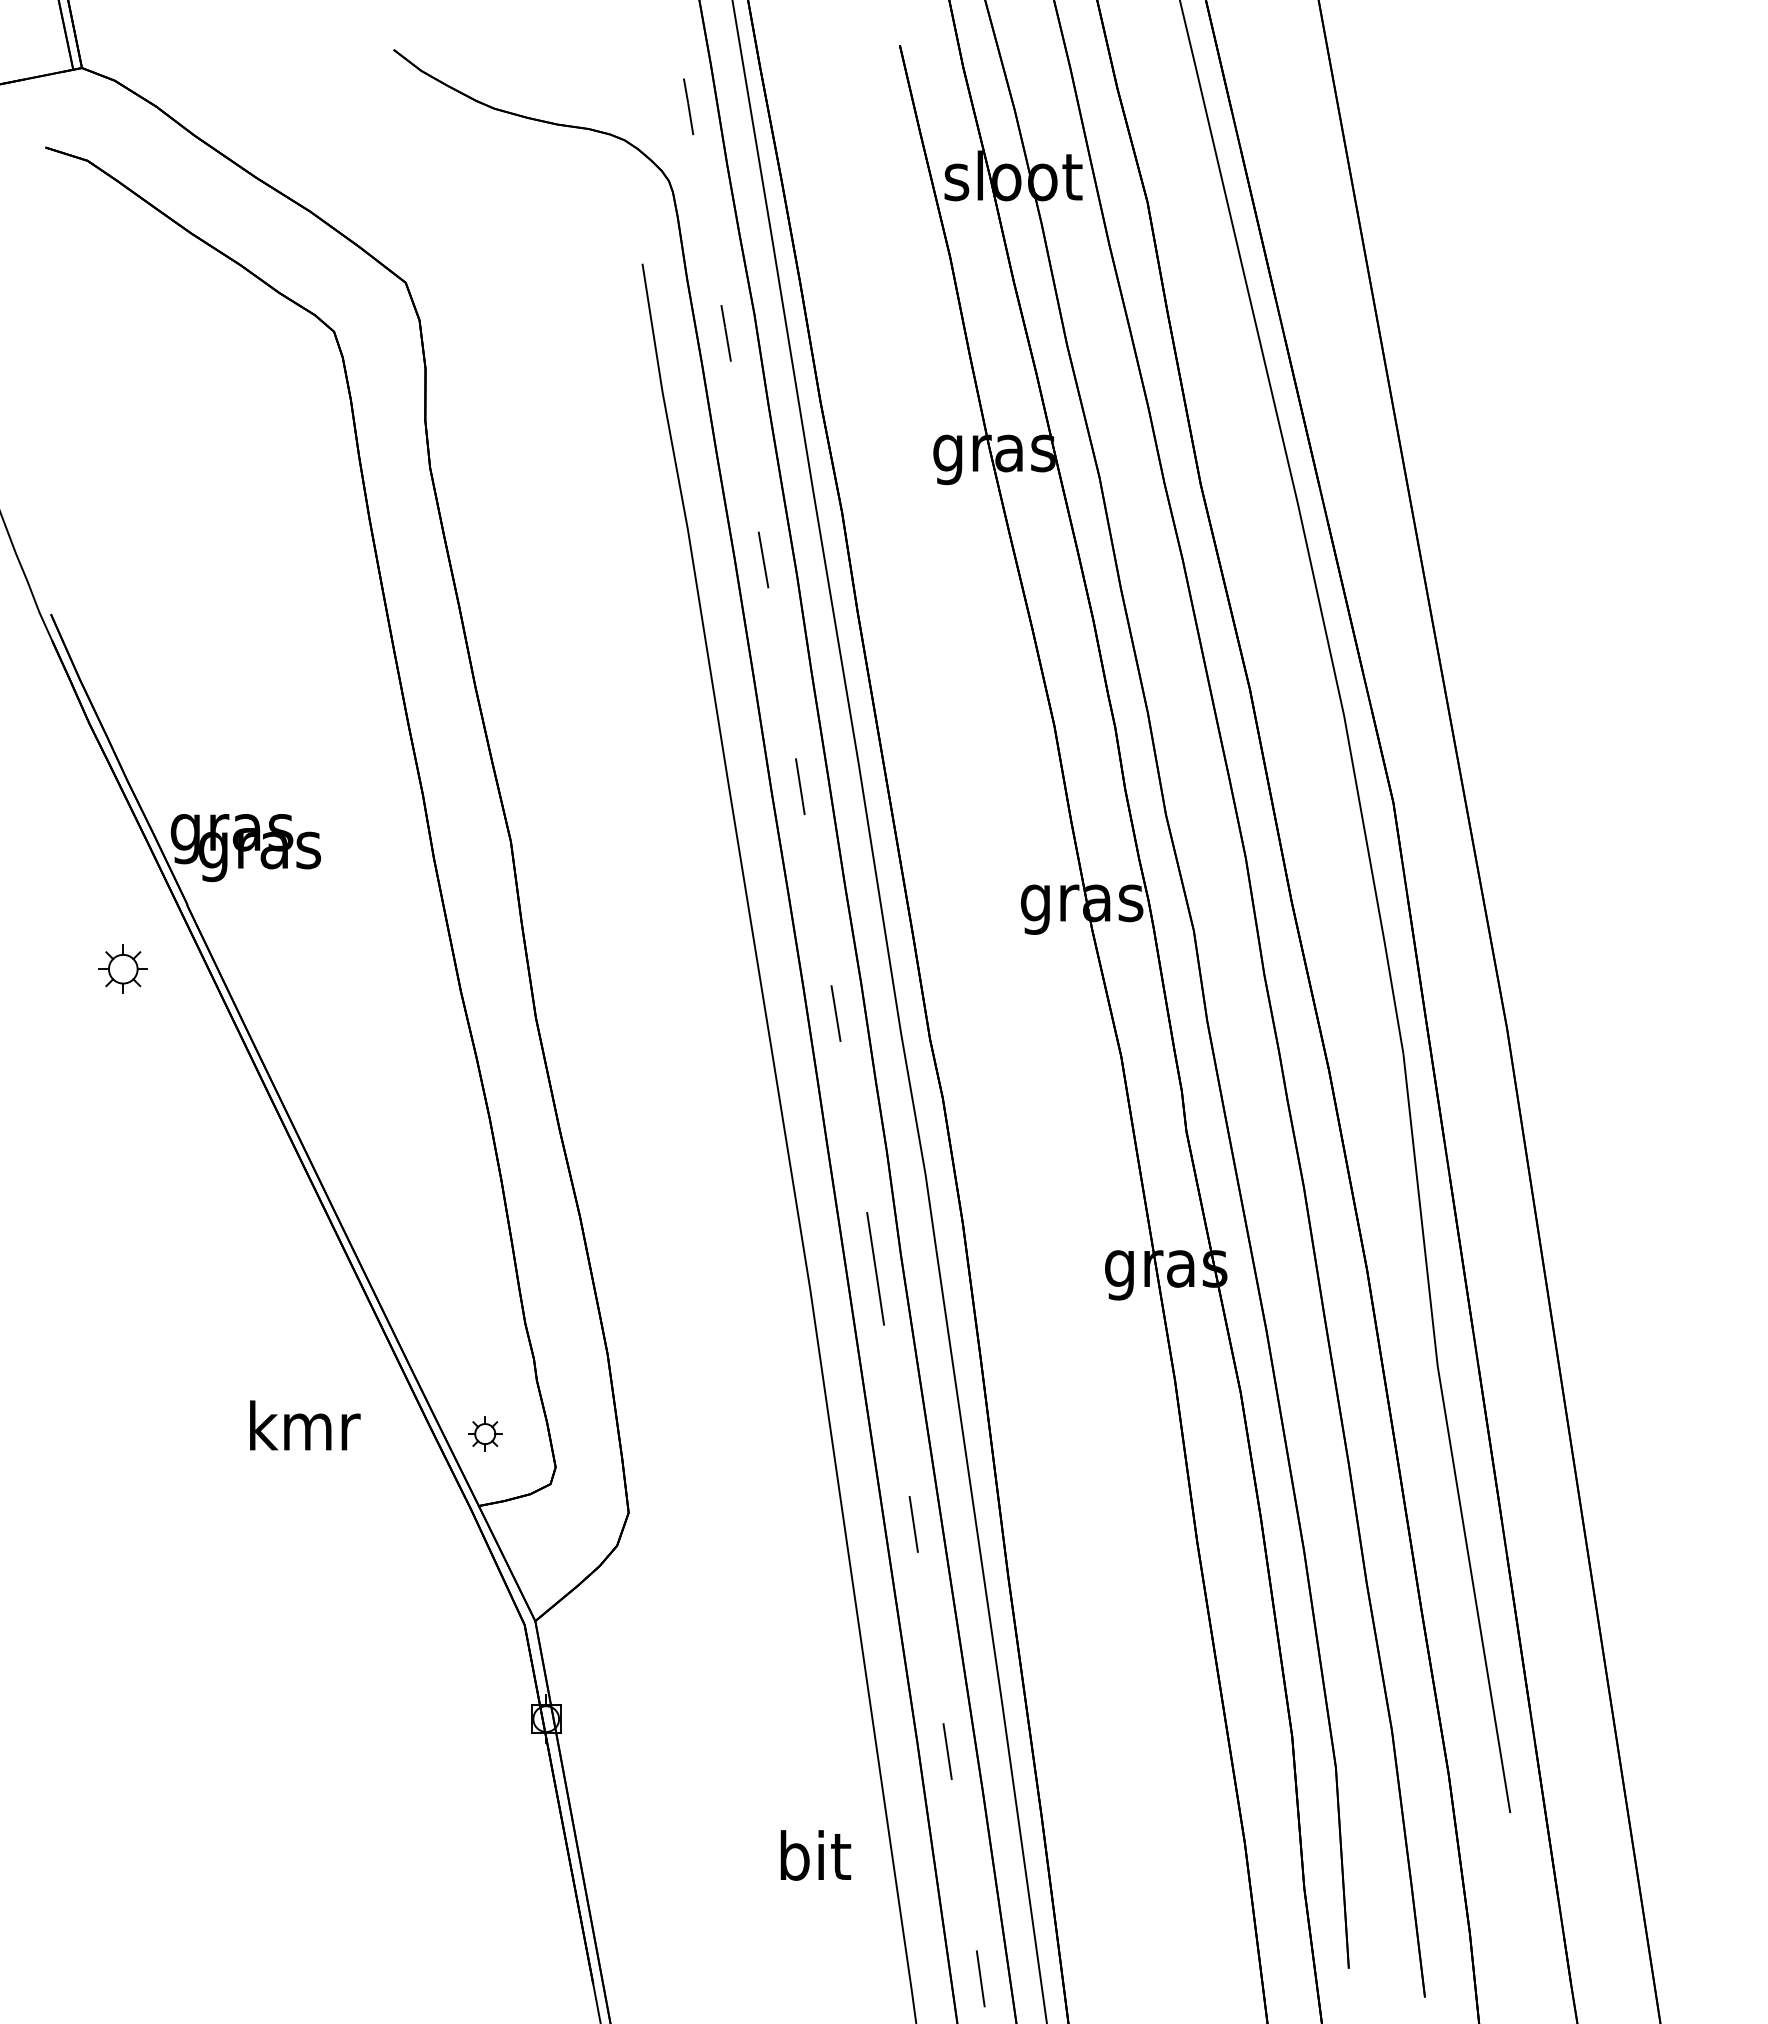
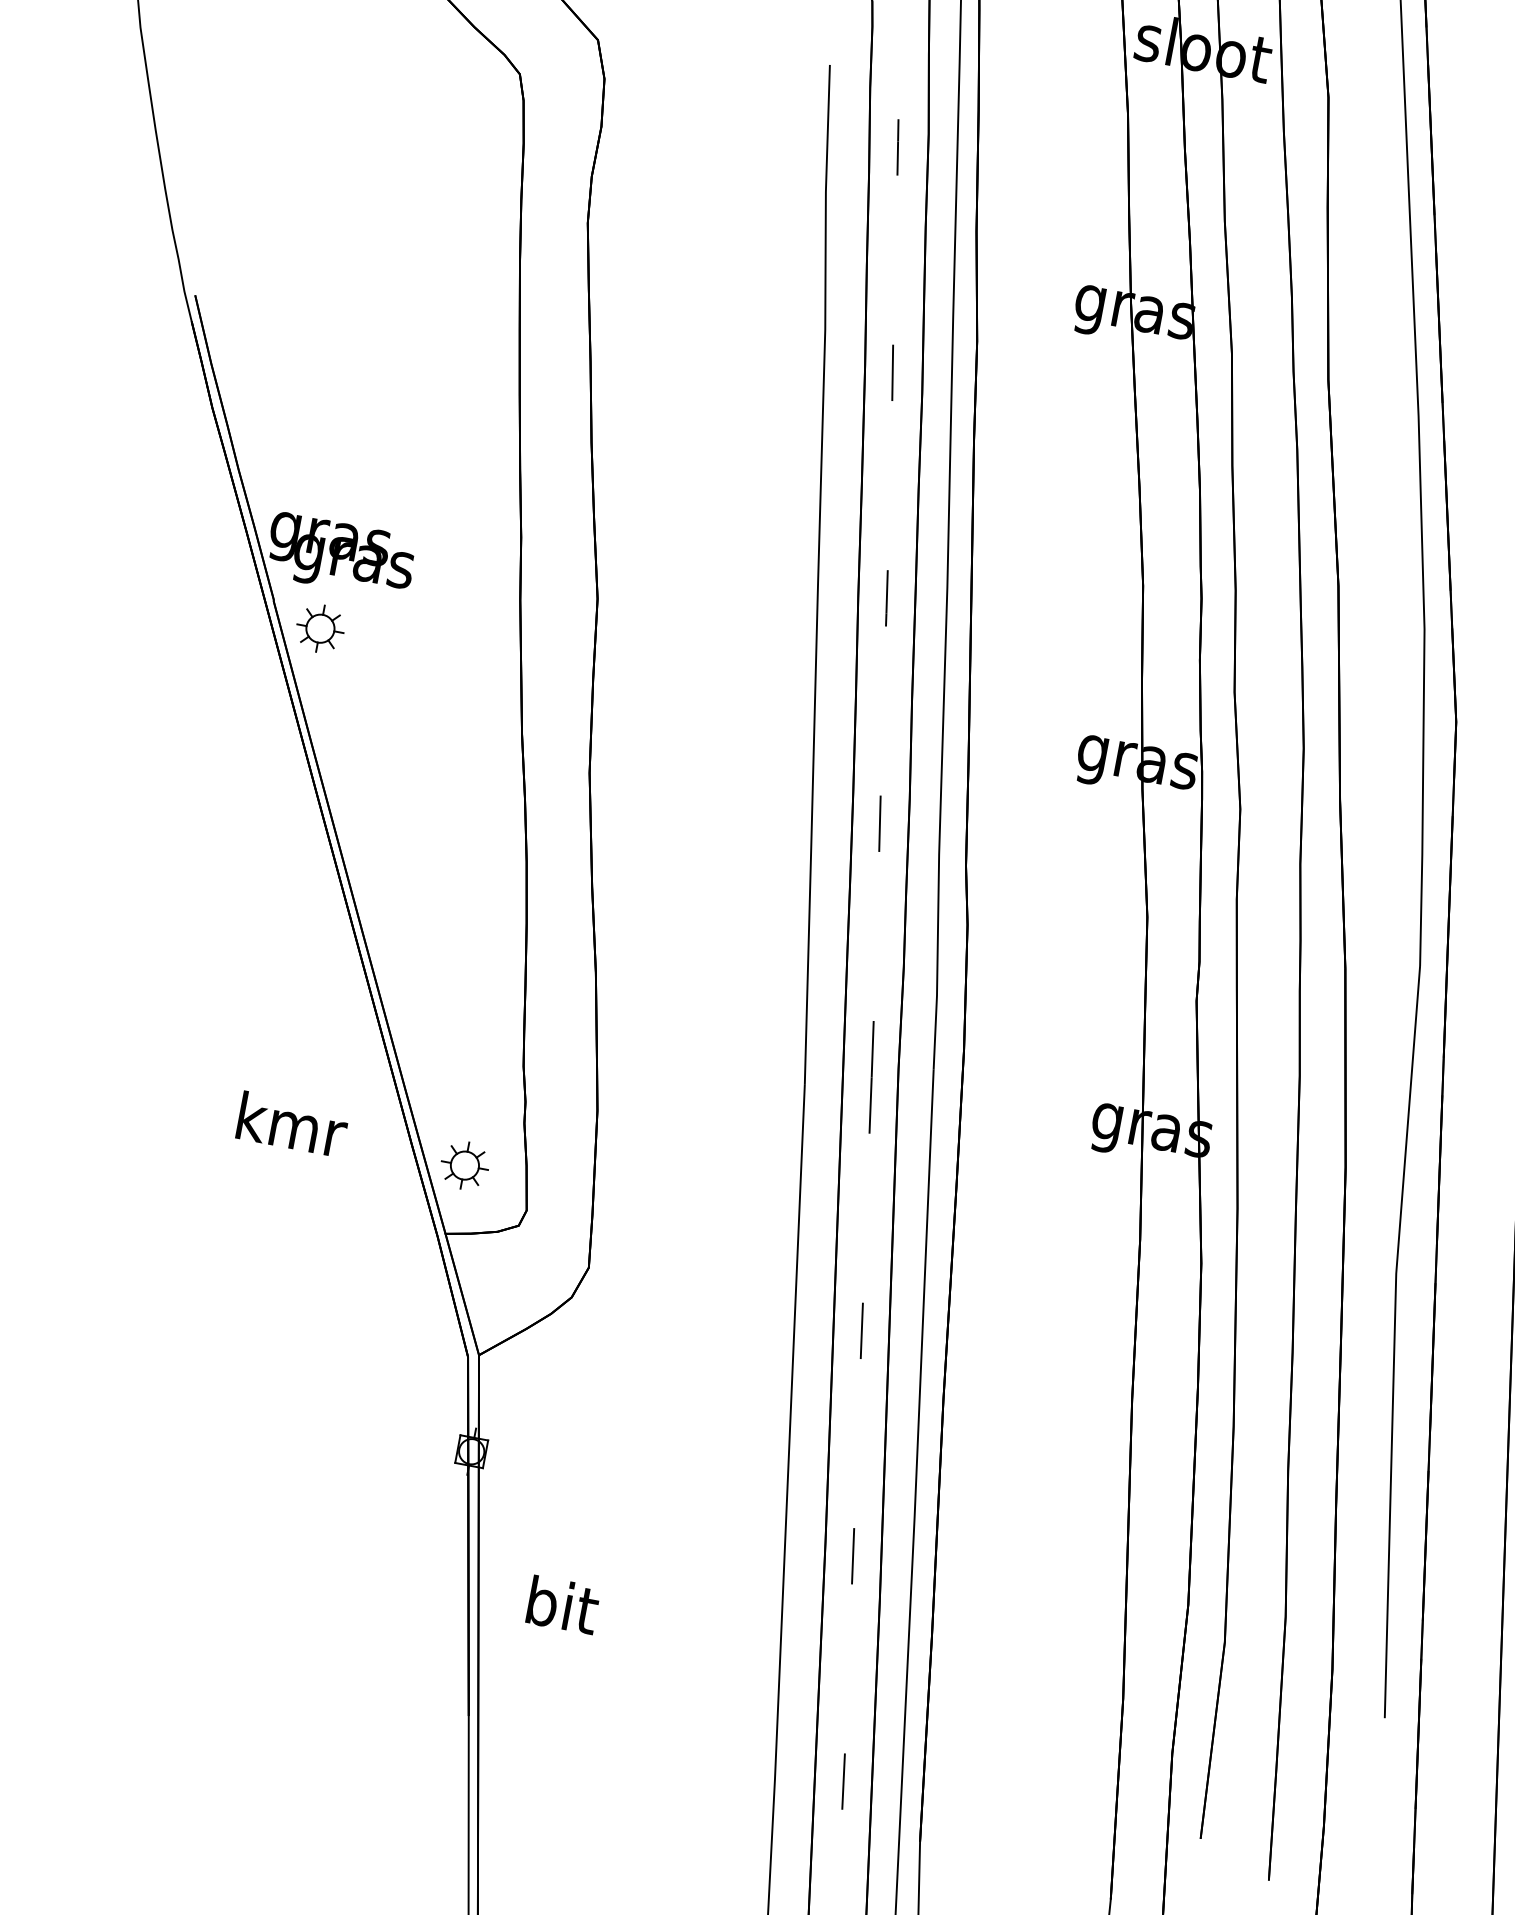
part: (122, 968) -> (319, 627), moved
part: (484, 1433) -> (464, 1164), size x1.43
text: (815, 1855) -> (562, 1605), moved

